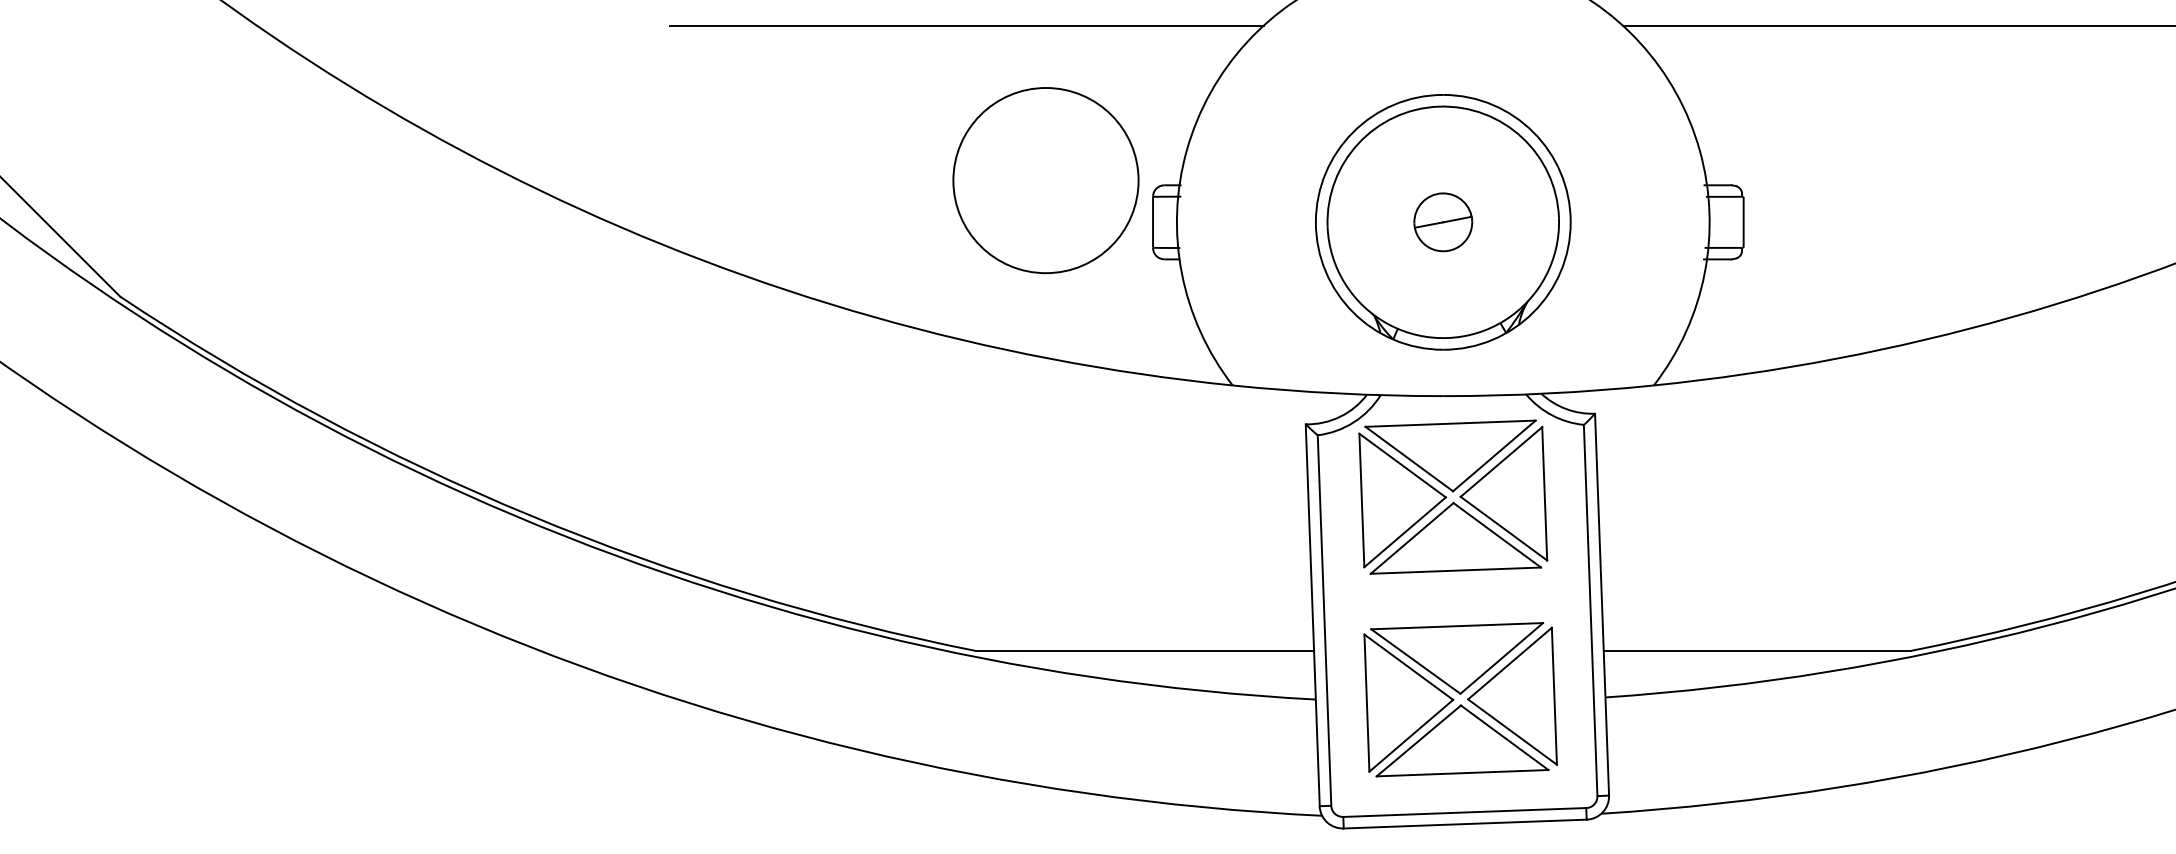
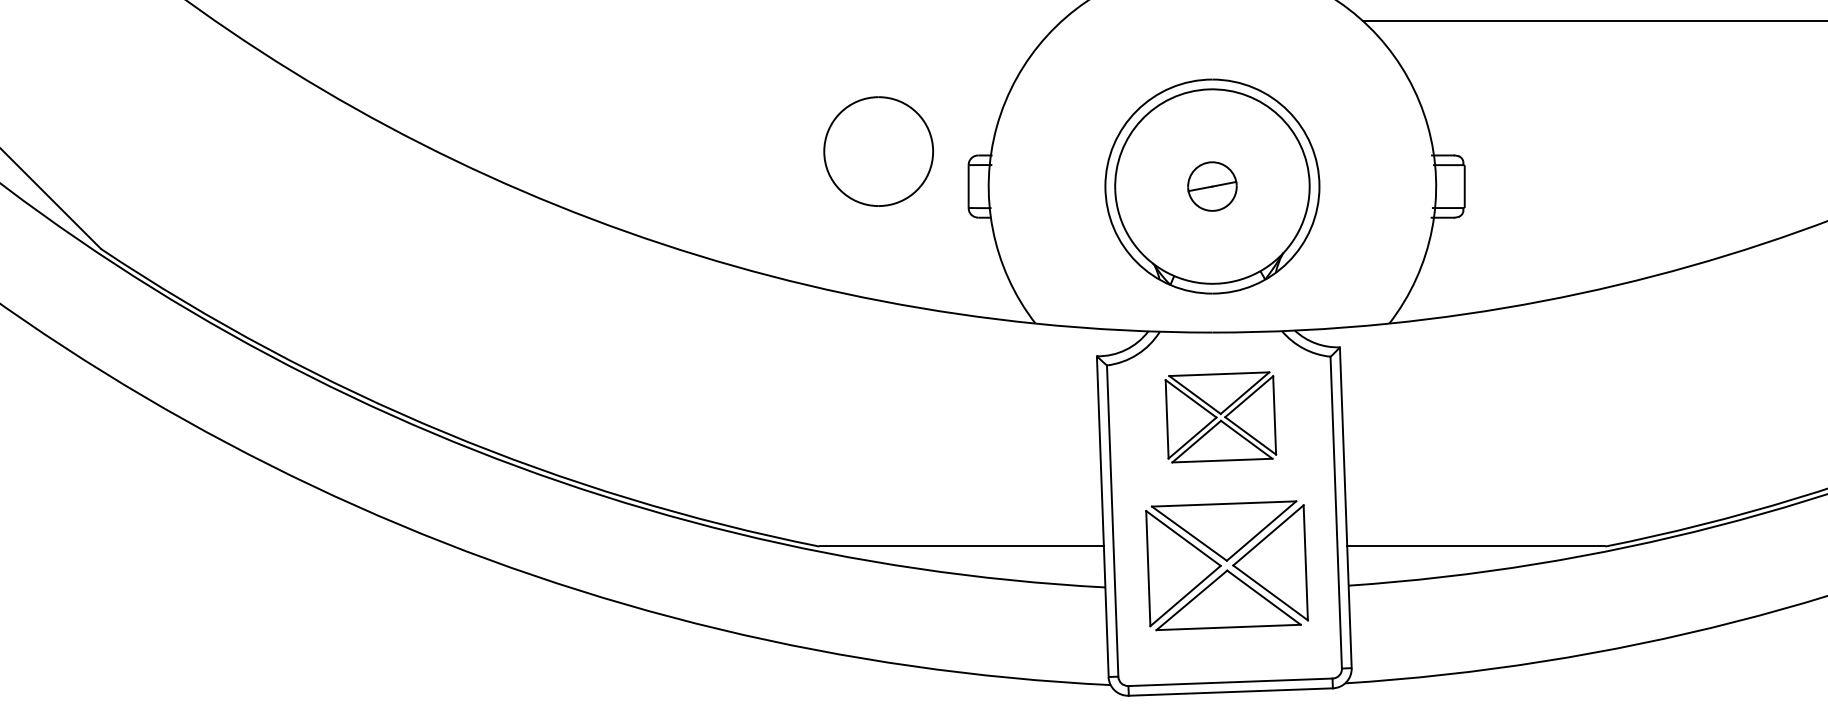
line: (966, 25) -> (811, 21), removed
part: (1045, 180) -> (878, 151), size x0.7
part: (1453, 496) -> (1221, 416), size x0.7
part: (1460, 699) -> (1226, 565), moved

